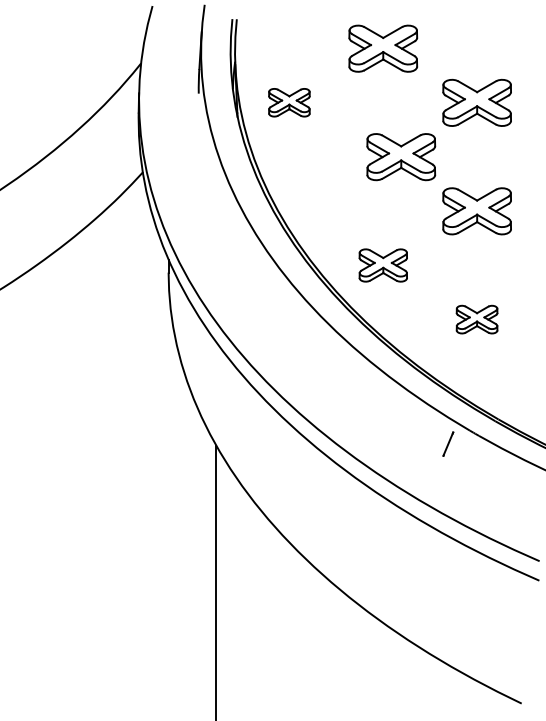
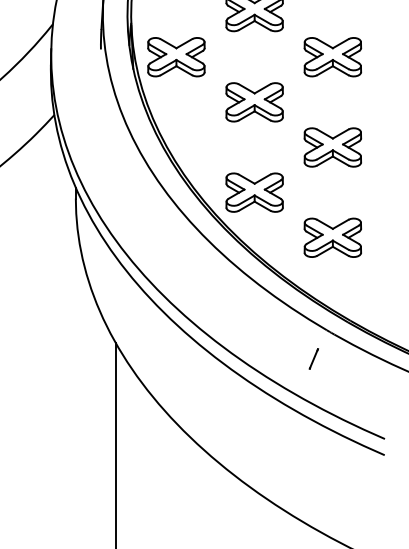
part: (289, 102) -> (176, 56), size x1.67
part: (401, 157) -> (254, 102), moved
part: (383, 265) -> (254, 192), size x1.43
part: (476, 319) -> (332, 237), size x1.67
line: (448, 443) -> (314, 358), moved

